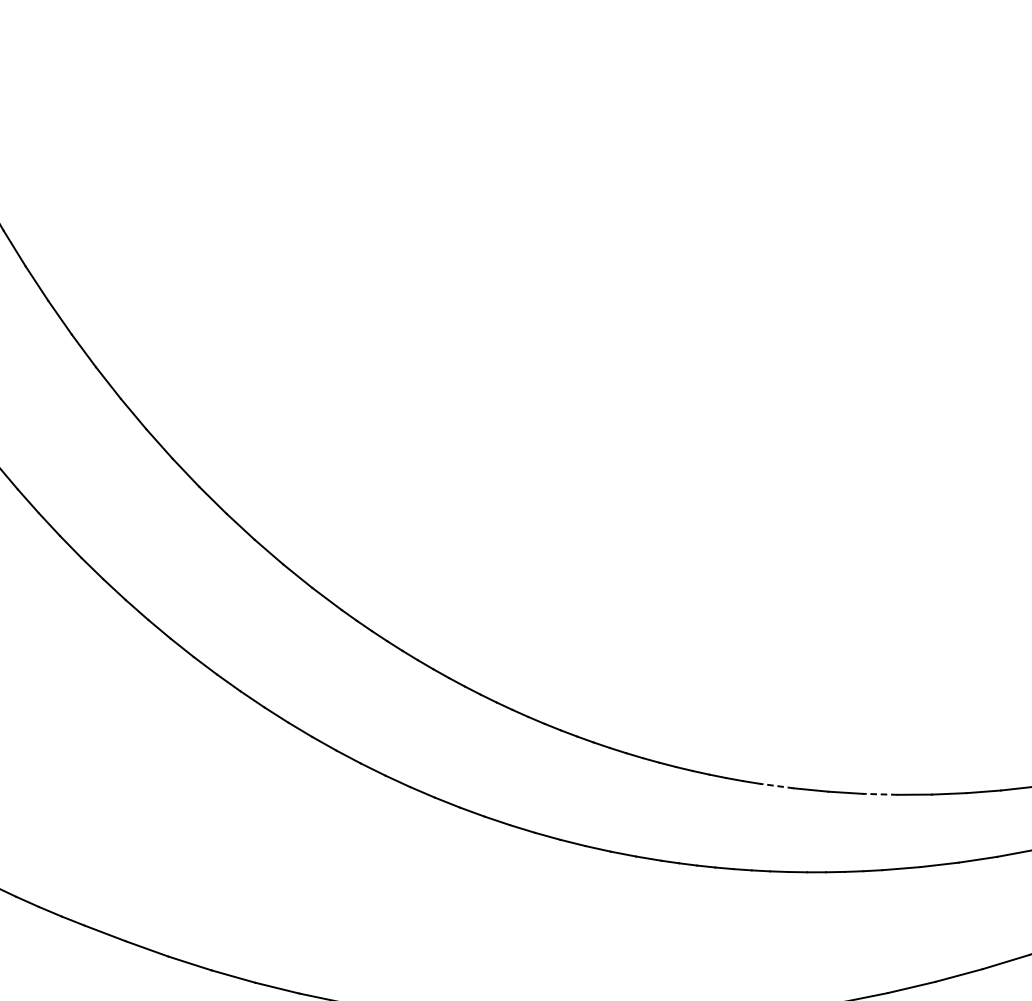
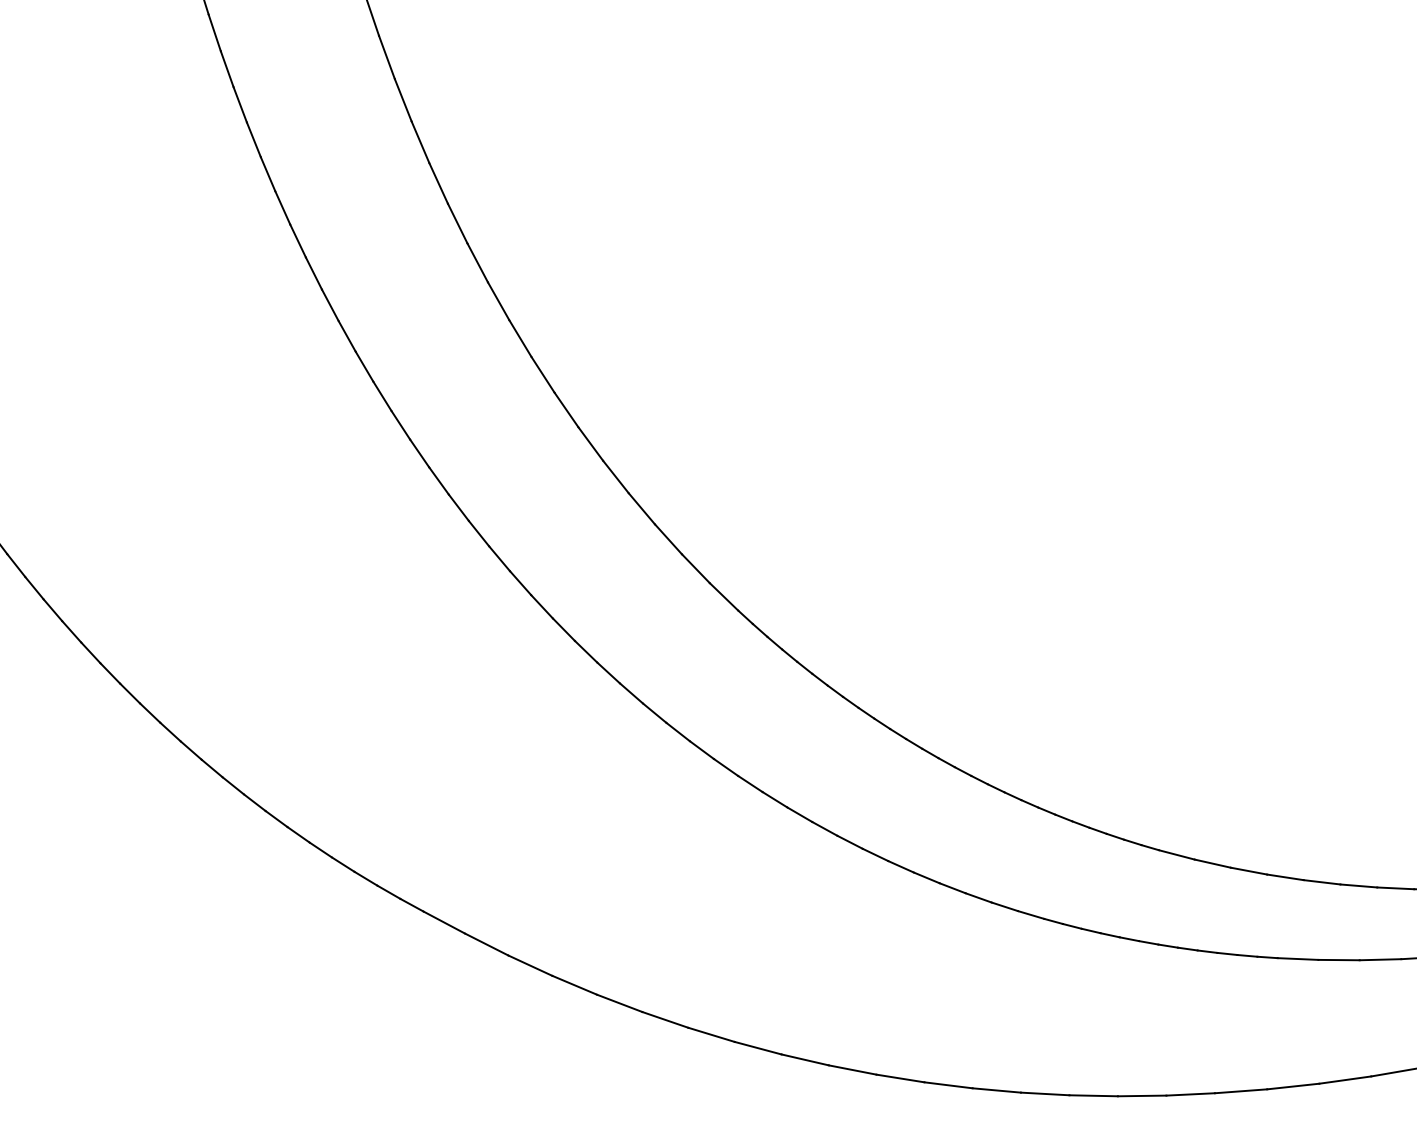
line: (776, 785) -> (1176, 854), dashed -> solid
line: (879, 794) -> (1284, 877), dashed -> solid

